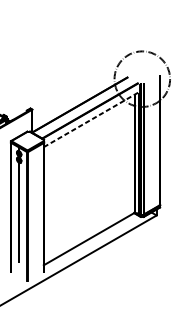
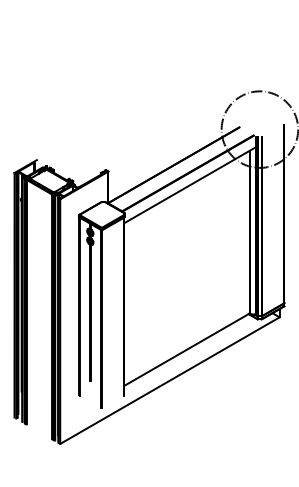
line: (91, 119) -> (190, 184), dashed -> solid

